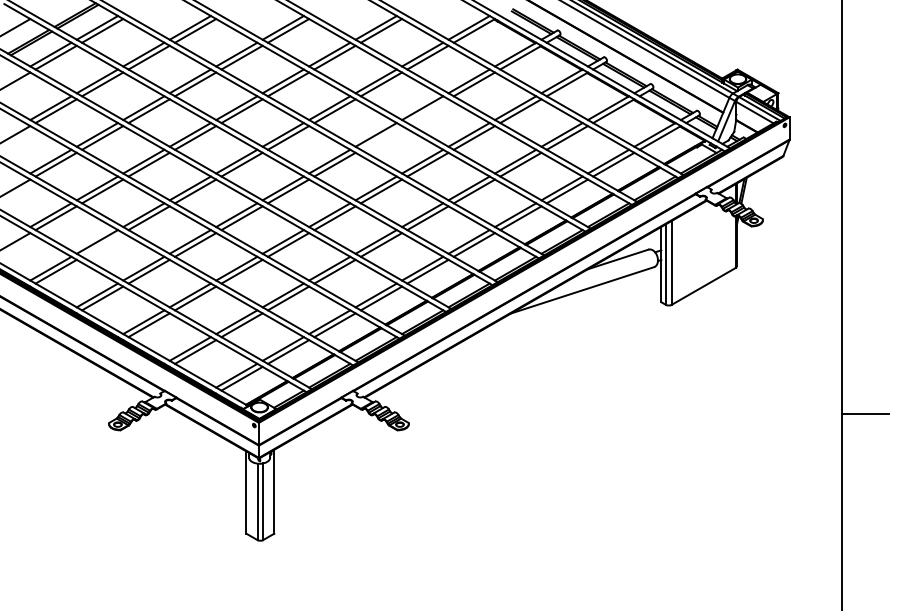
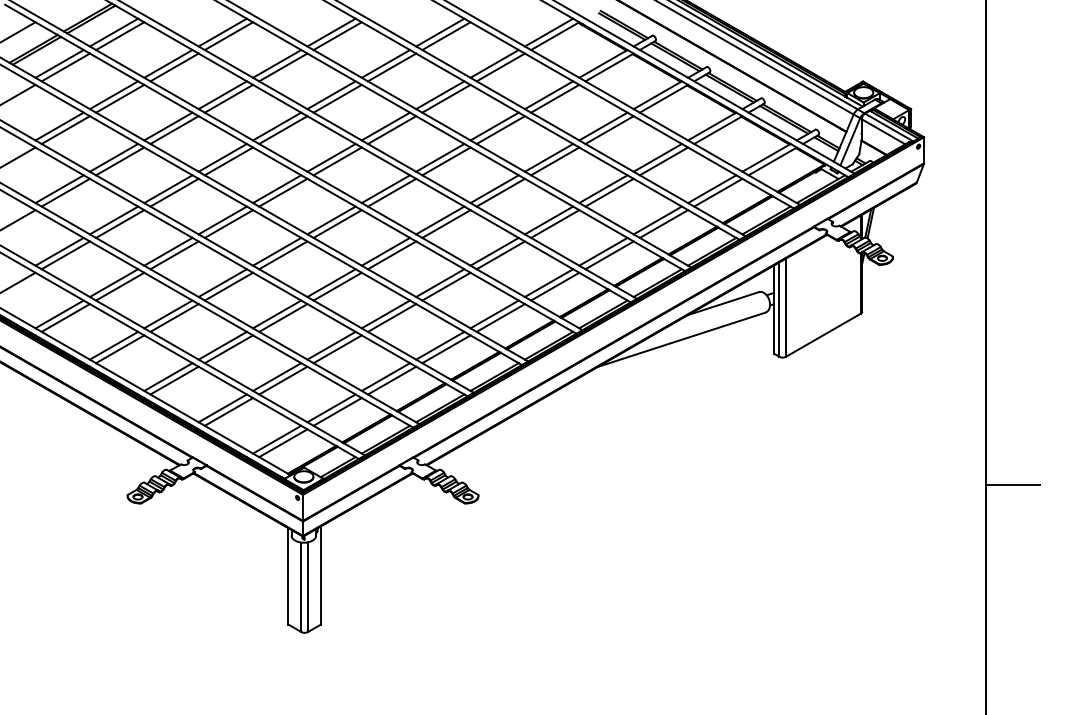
line: (427, 110) -> (500, 129), added
line: (381, 138) -> (446, 161), added
line: (102, 244) -> (120, 286), added

